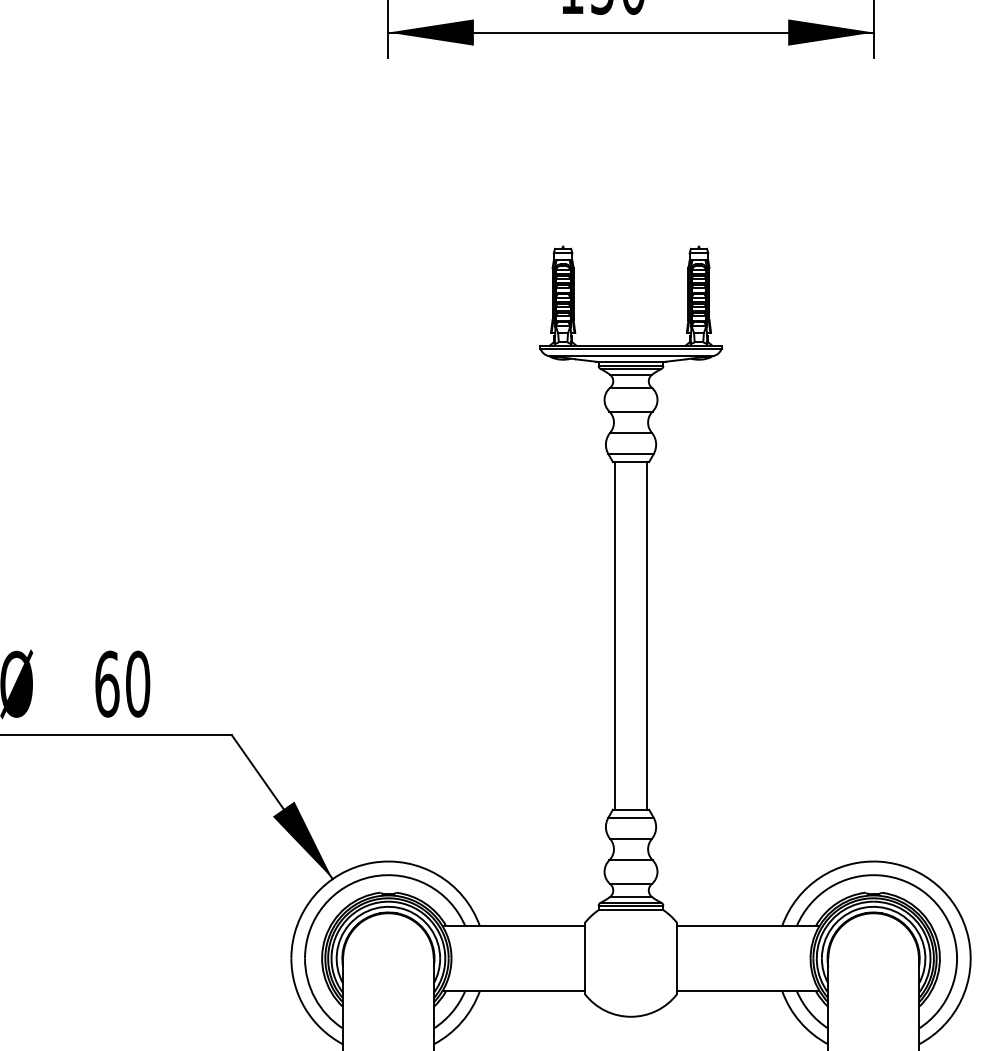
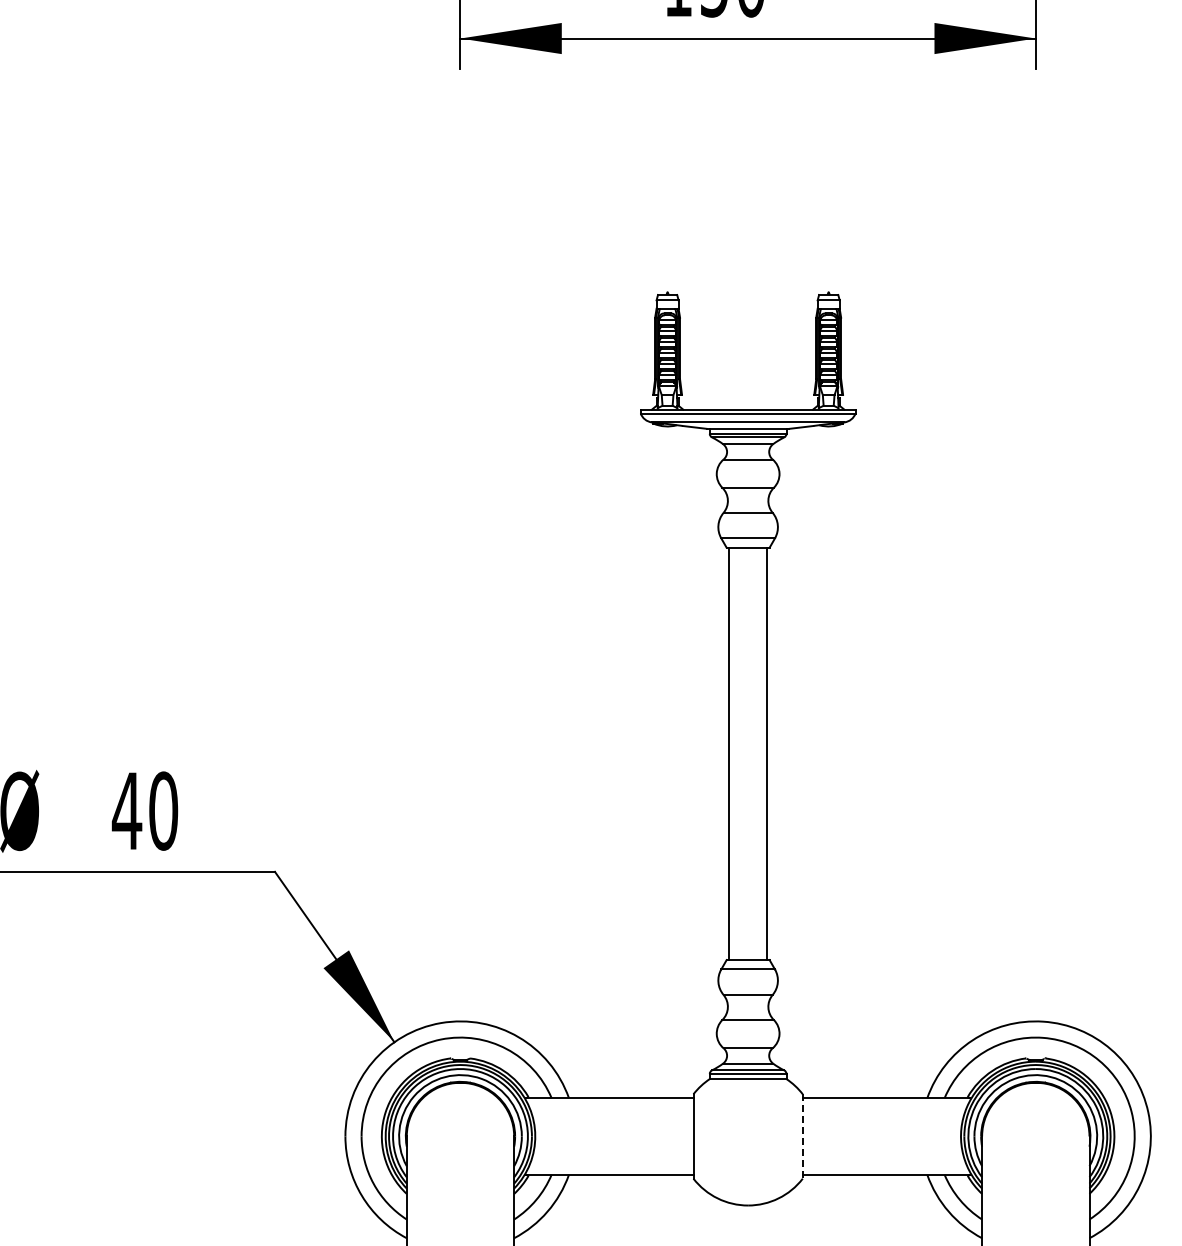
text: (106, 683) -> (126, 810), 60 -> 40
line: (676, 958) -> (802, 1136), solid -> dashed

